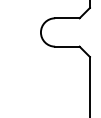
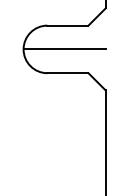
line: (64, 32) -> (63, 49), added

